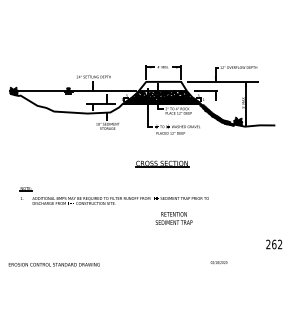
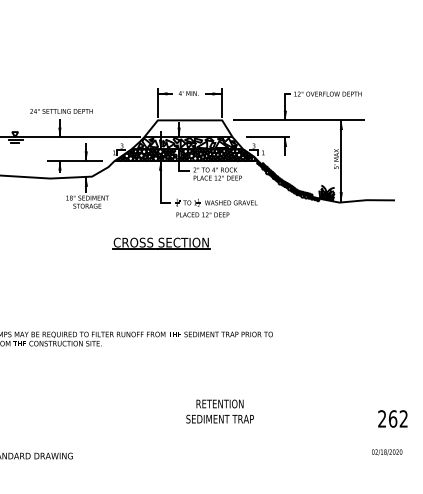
part: (162, 163) -> (162, 242), moved
text: (173, 218) -> (219, 411), moved
text: (218, 262) -> (386, 452), moved

